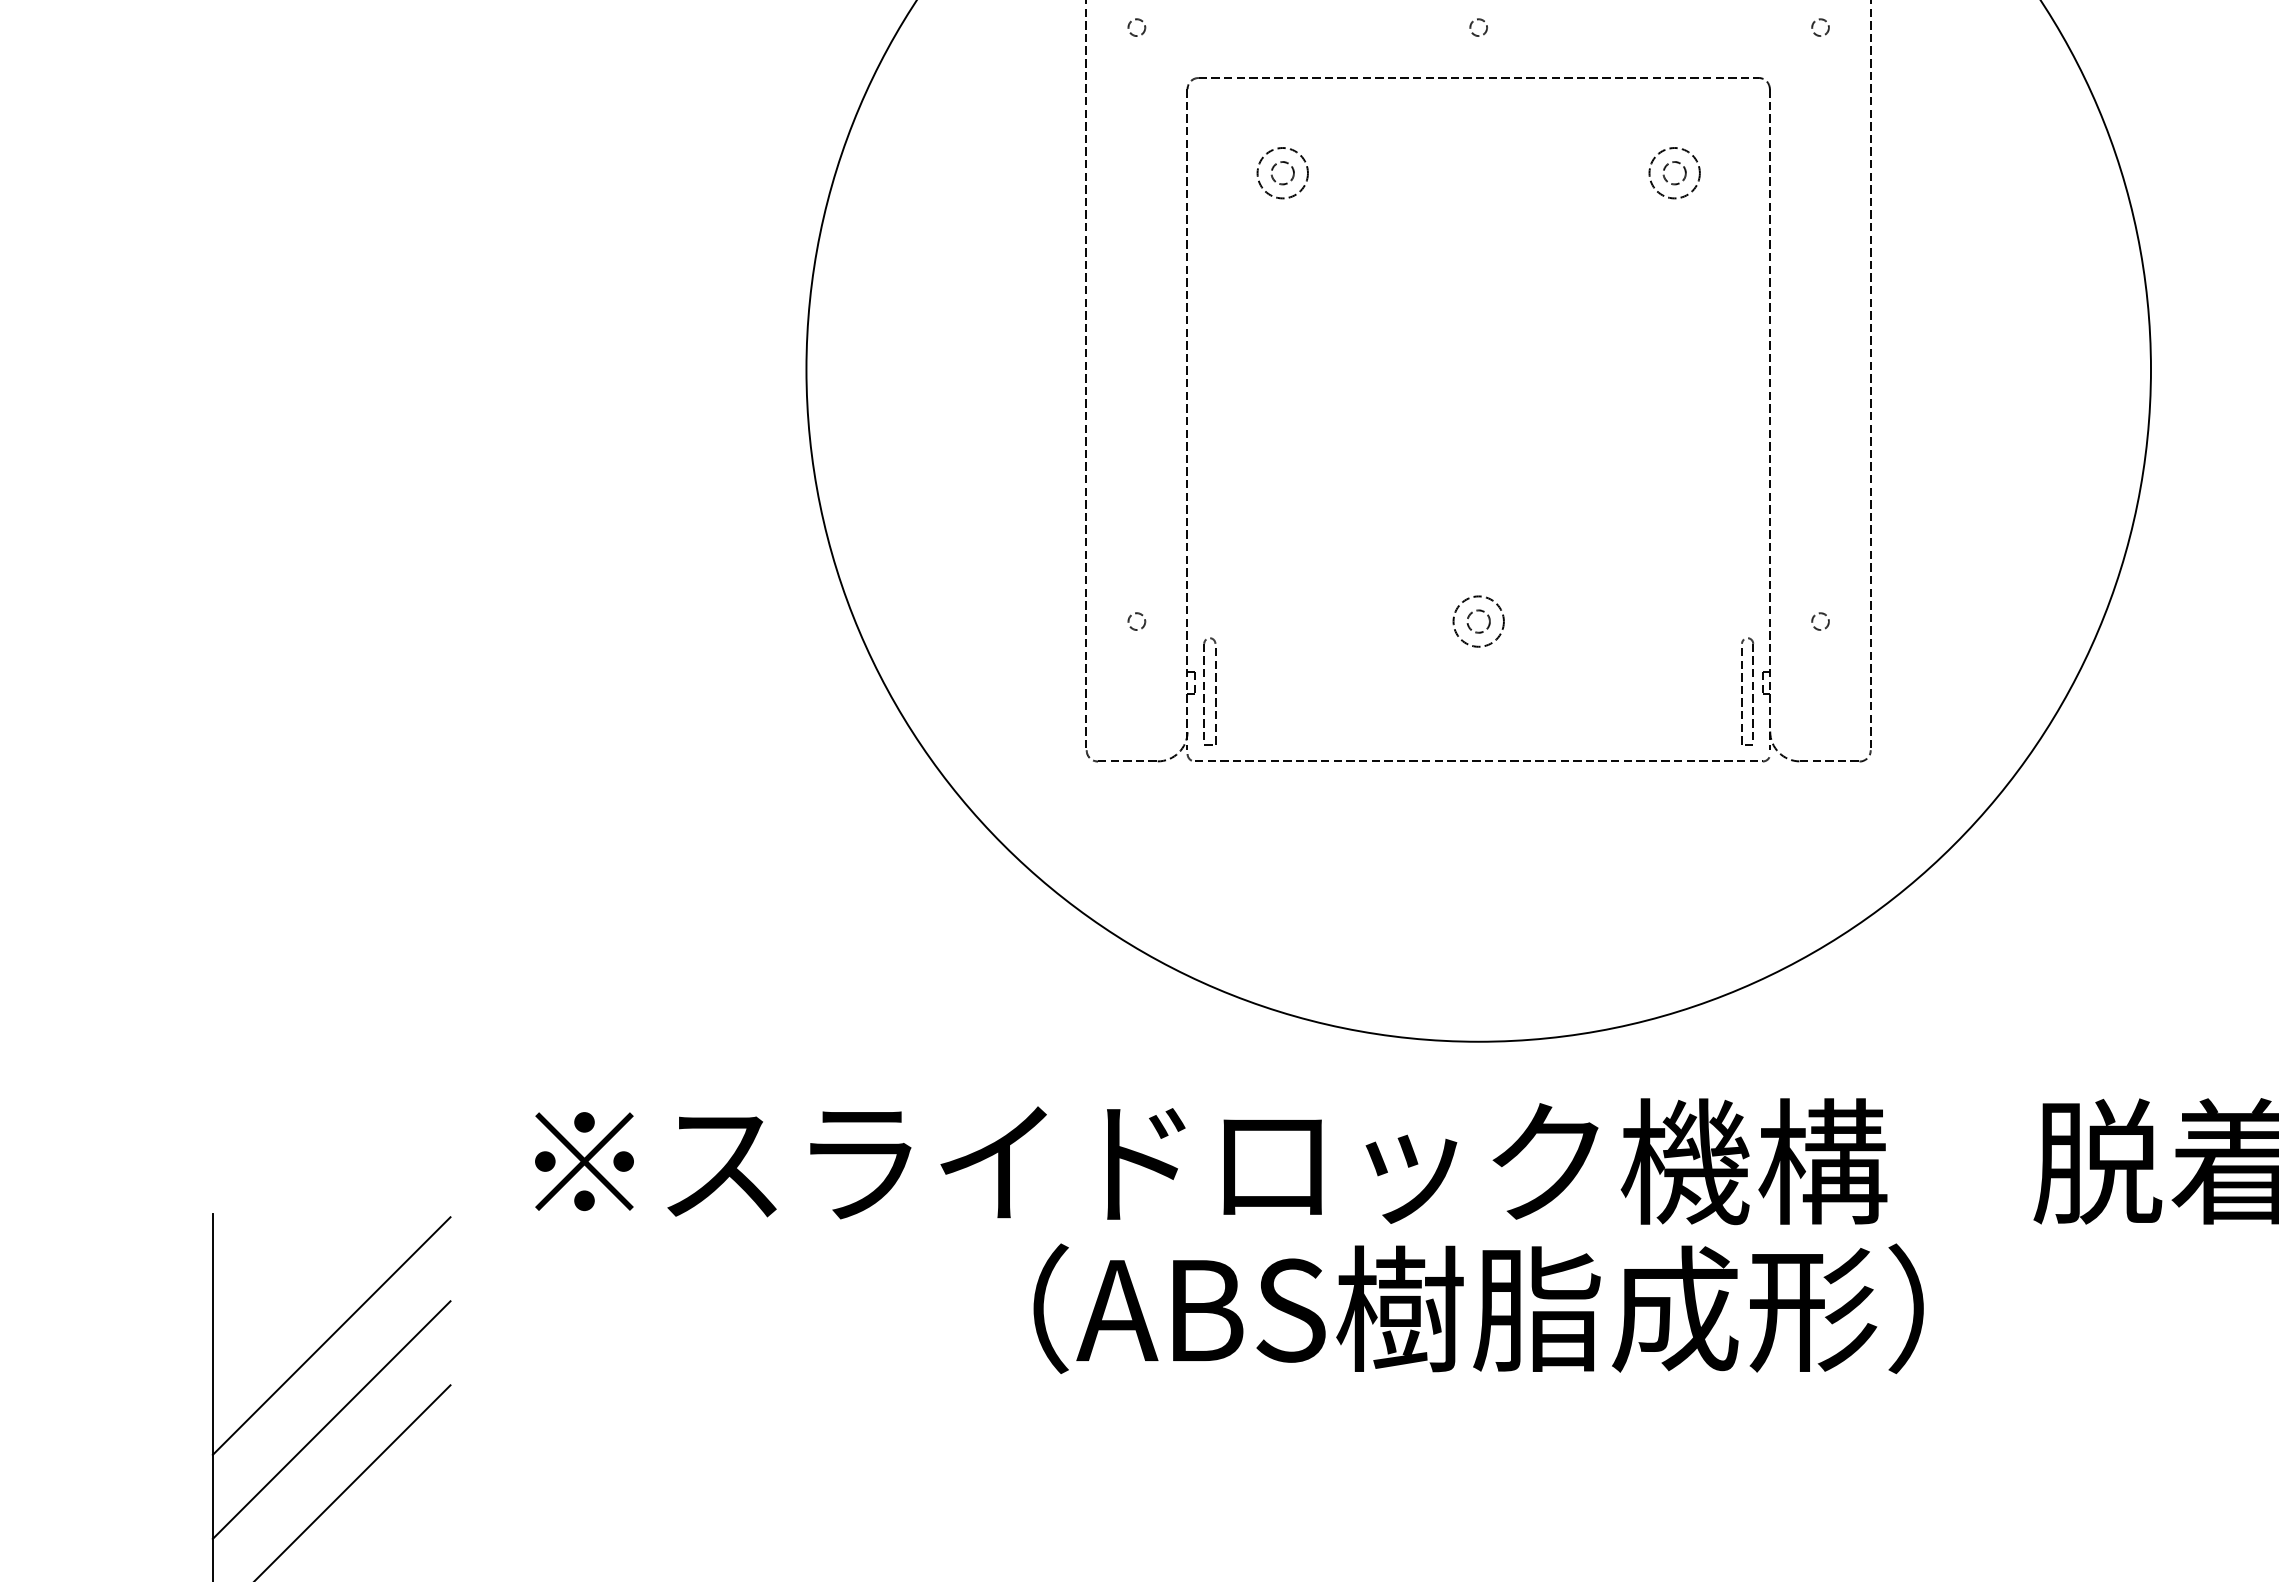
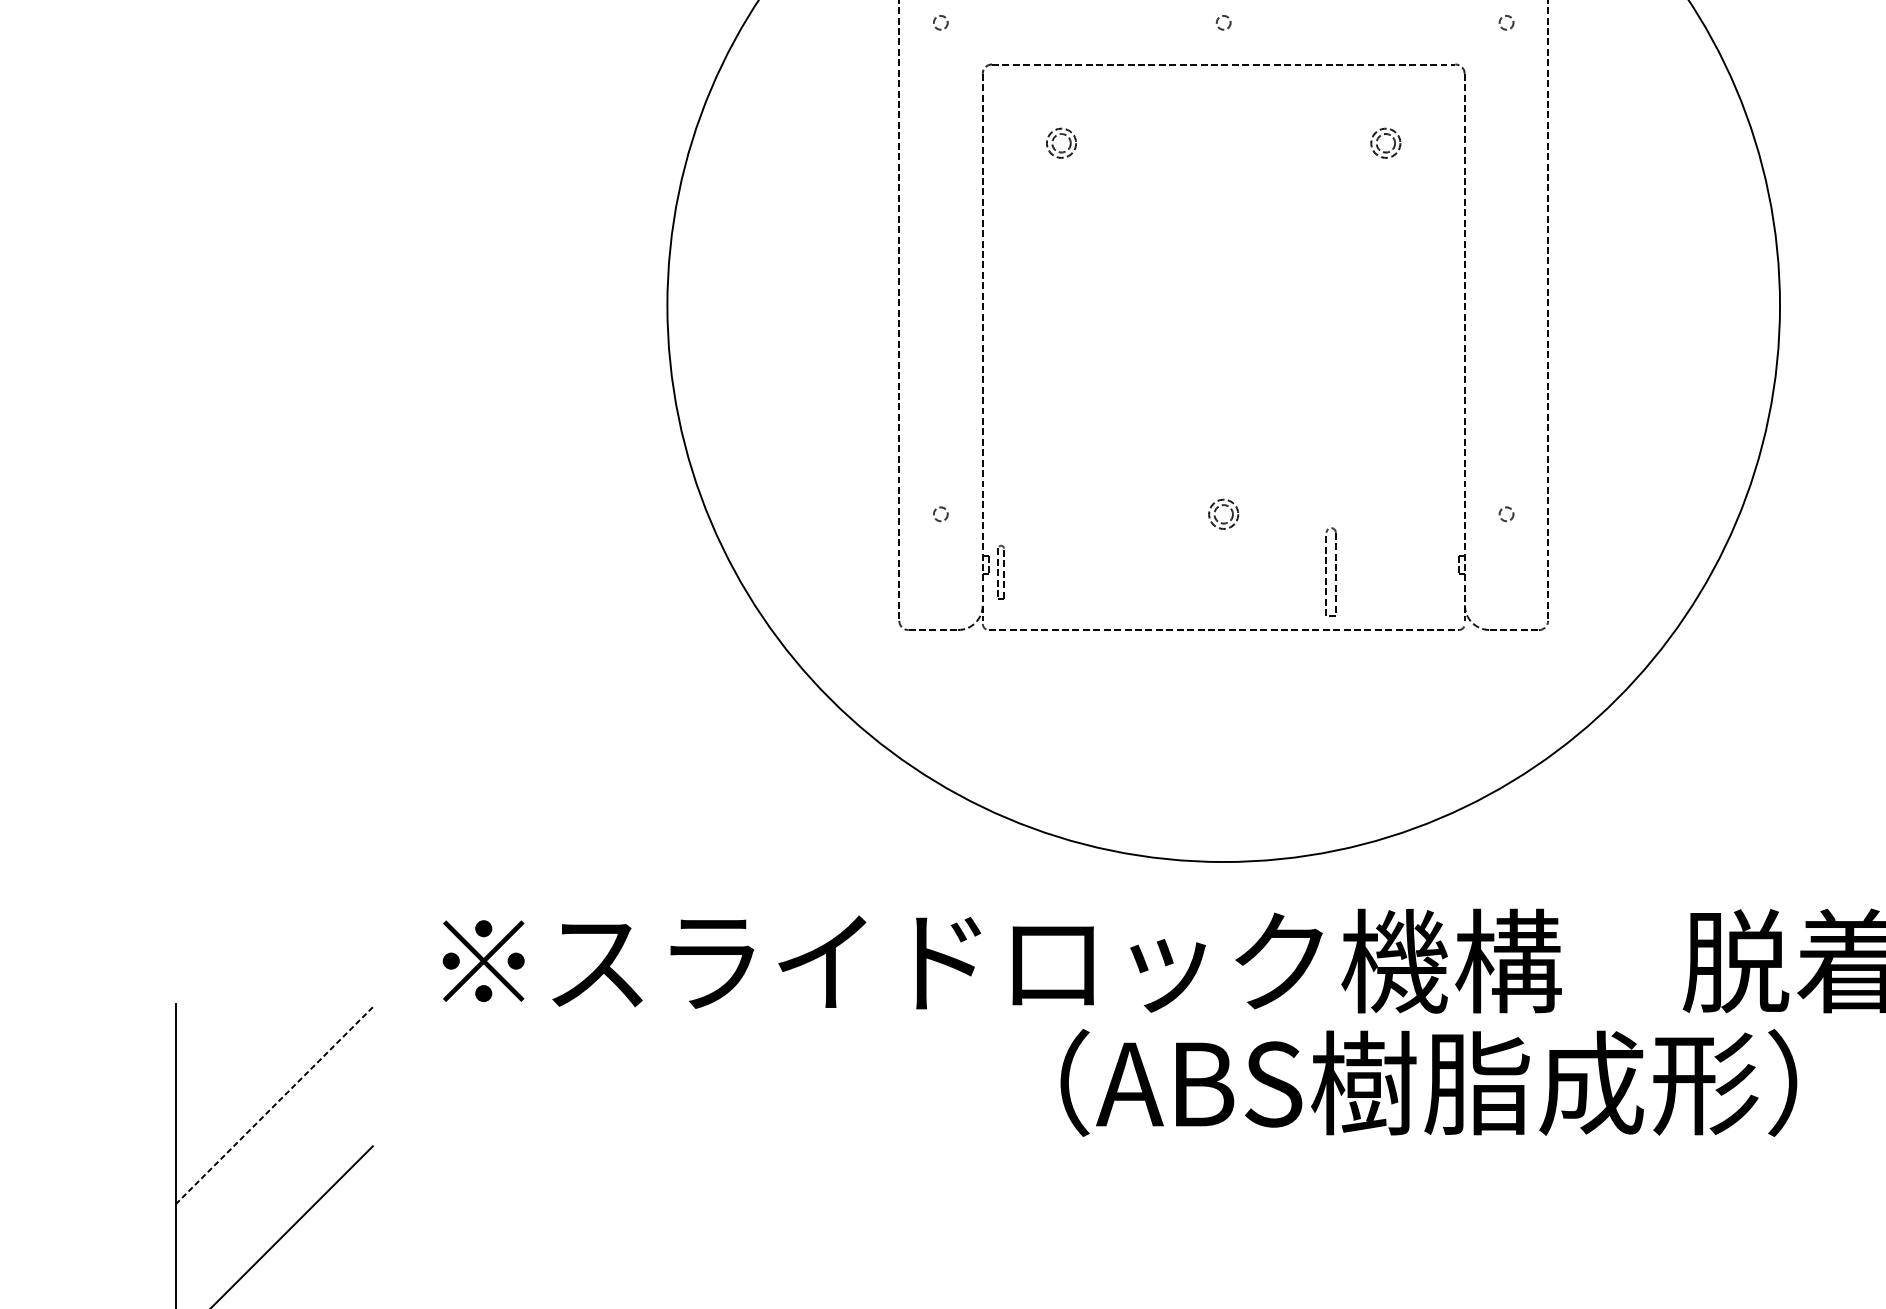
circle: (1282, 173) -> (1061, 143), size x0.7
circle: (1674, 173) -> (1385, 143), size x0.7
circle: (1478, 621) -> (1223, 514), size x0.7
part: (1209, 691) -> (1000, 572), size x0.6
part: (1747, 691) -> (1331, 572), moved
text: (1478, 1308) -> (1428, 1082), moved
line: (331, 1336) -> (274, 1105), solid -> dashed
line: (331, 1419) -> (274, 1174), removed

